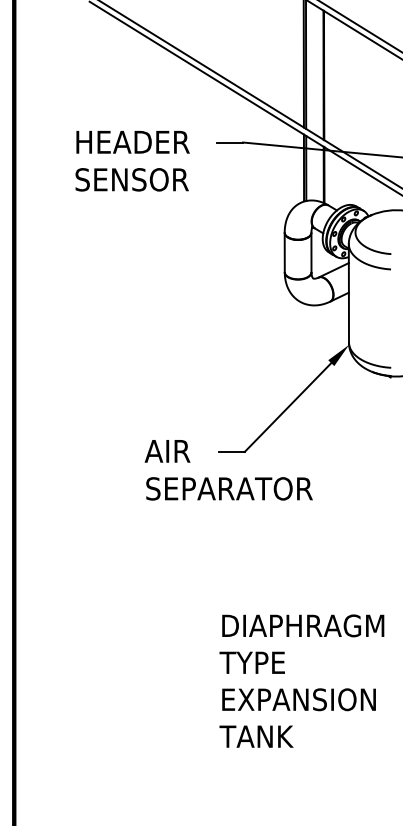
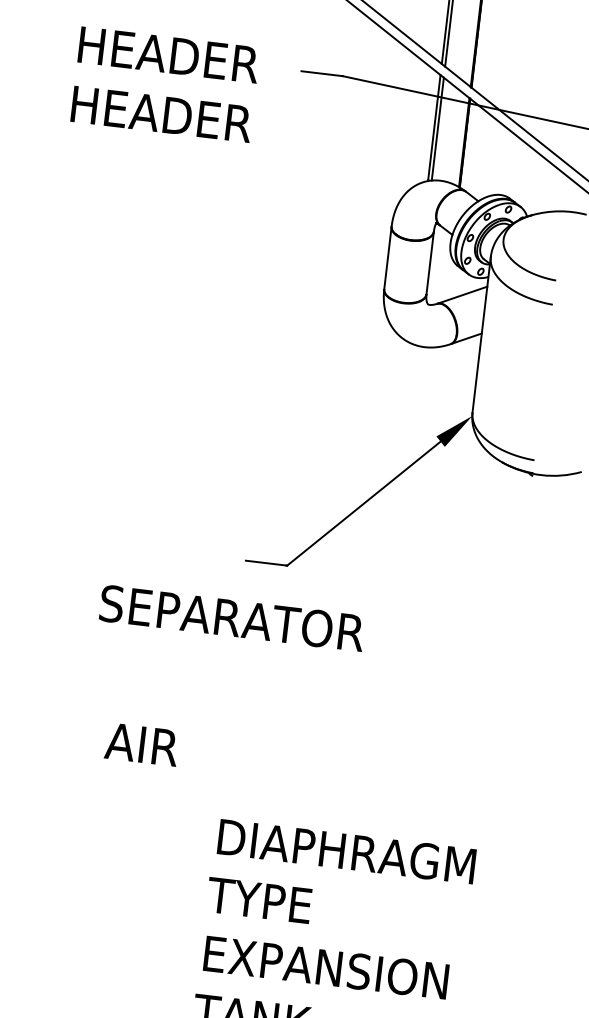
text: (132, 179) -> (161, 113), SENSOR -> HEADER
text: (167, 451) -> (141, 744), moved
text: (229, 488) -> (232, 617), moved

